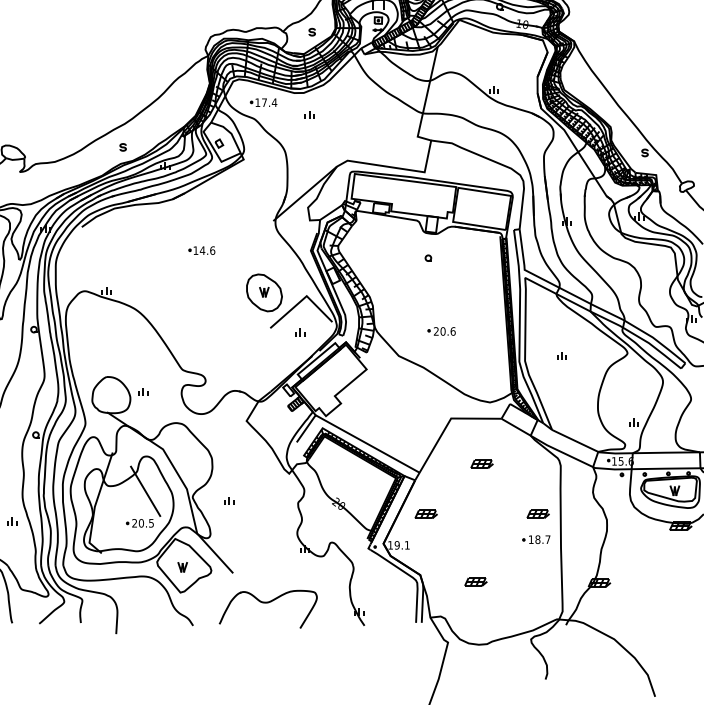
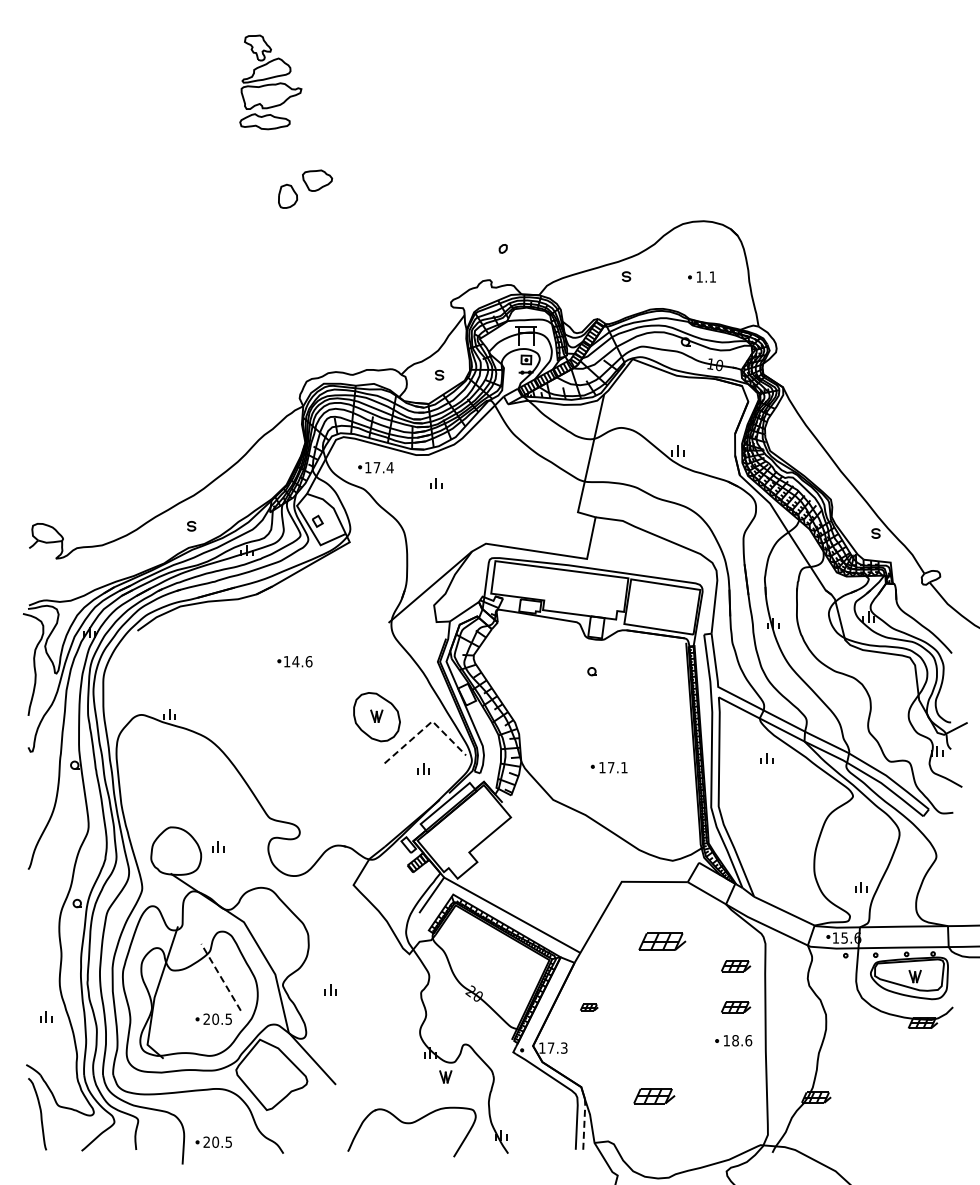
line: (303, 299) -> (427, 725), solid -> dashed
text: (444, 331) -> (613, 767), 20.6 -> 17.1
part: (561, 355) -> (766, 758), moved
part: (482, 464) -> (662, 941), size x1.6
part: (538, 483) -> (736, 966), added
line: (145, 491) -> (221, 977), solid -> dashed
part: (426, 514) -> (589, 1007), size x0.6
text: (547, 539) -> (748, 1040), 18.7 -> 18.6
text: (402, 544) -> (557, 1047), 19.1 -> 17.3
part: (182, 566) -> (445, 1076), moved
part: (476, 581) -> (654, 1095), size x1.4
part: (267, 603) -> (410, 1124), moved
line: (422, 603) -> (584, 1124), solid -> dashed
part: (139, 616) -> (213, 1141), added

